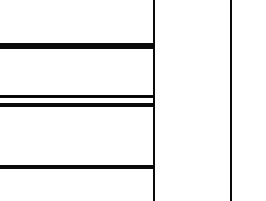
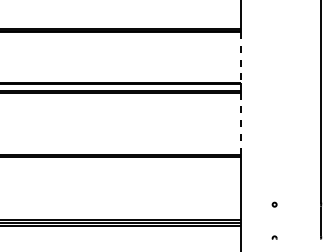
line: (153, 72) -> (240, 58), solid -> dashed
line: (153, 135) -> (240, 123), solid -> dashed

